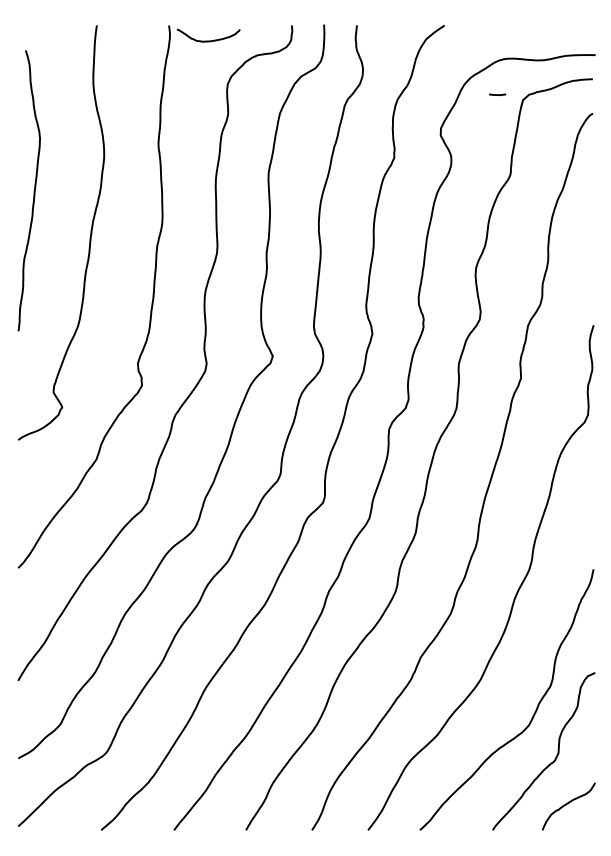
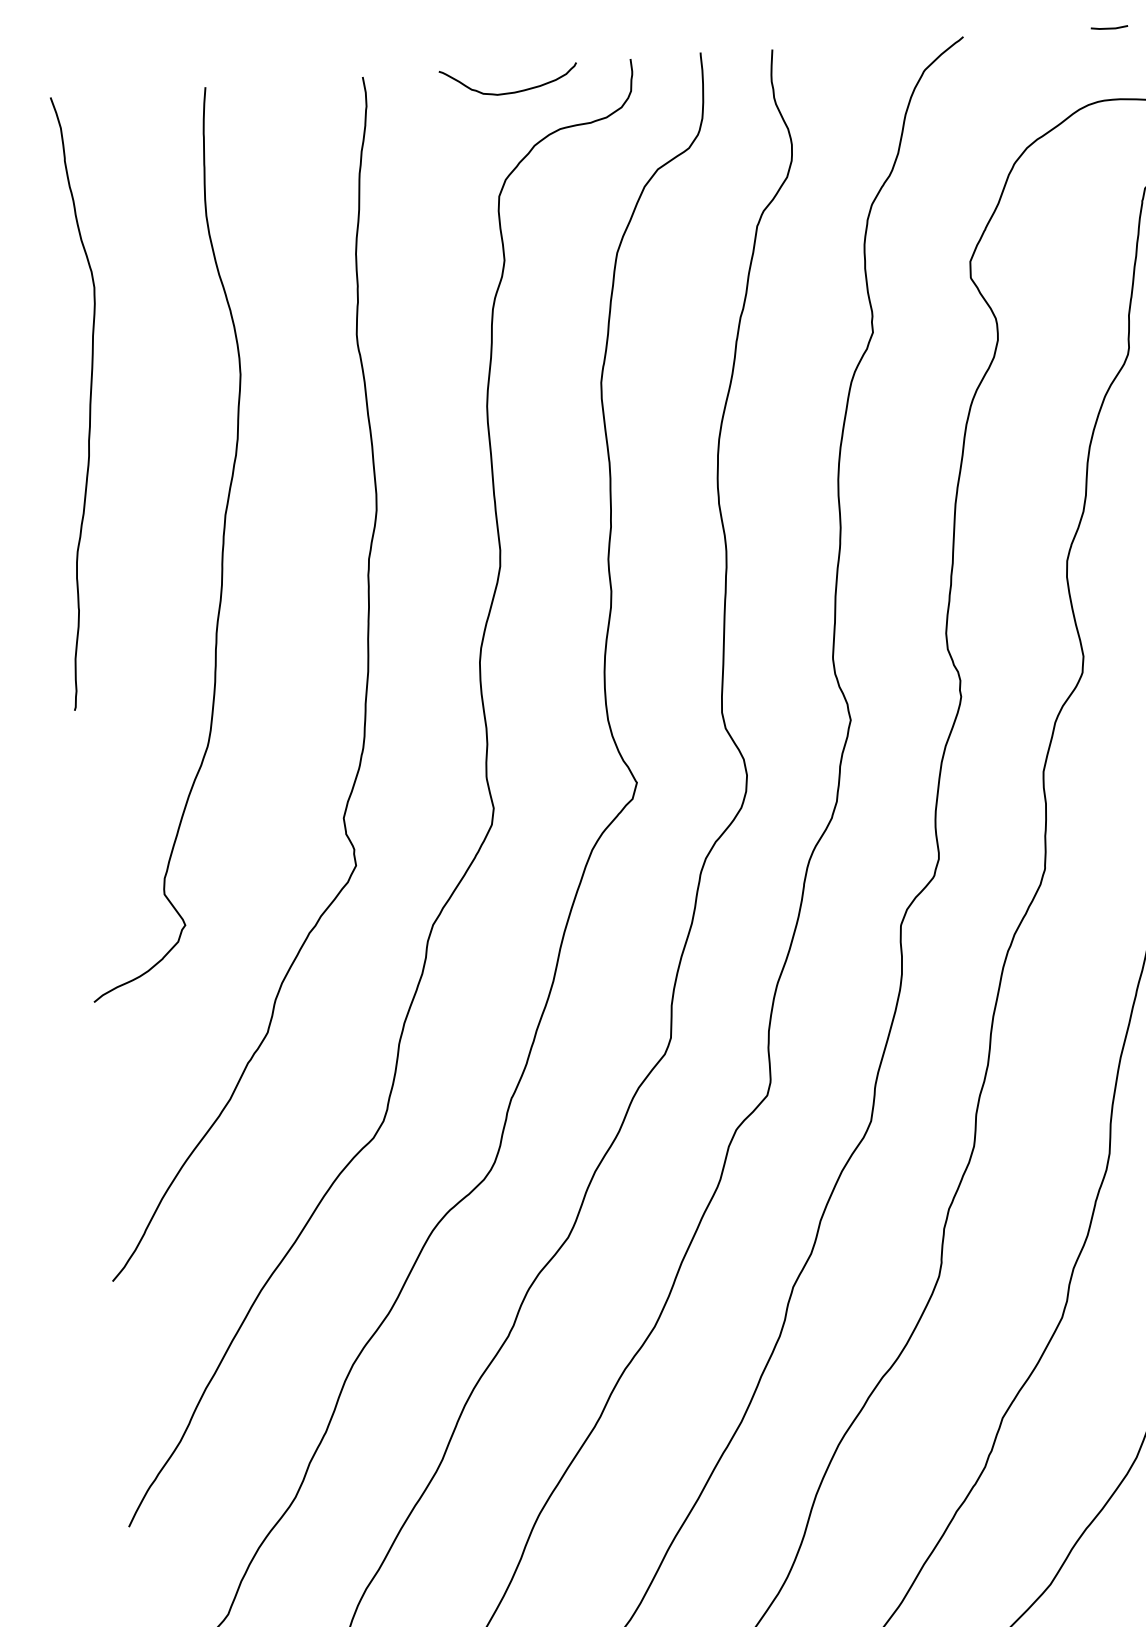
curve: (208, 40) -> (509, 91), moved
line: (497, 94) -> (1109, 27), moved
curve: (33, 191) -> (87, 403), moved

